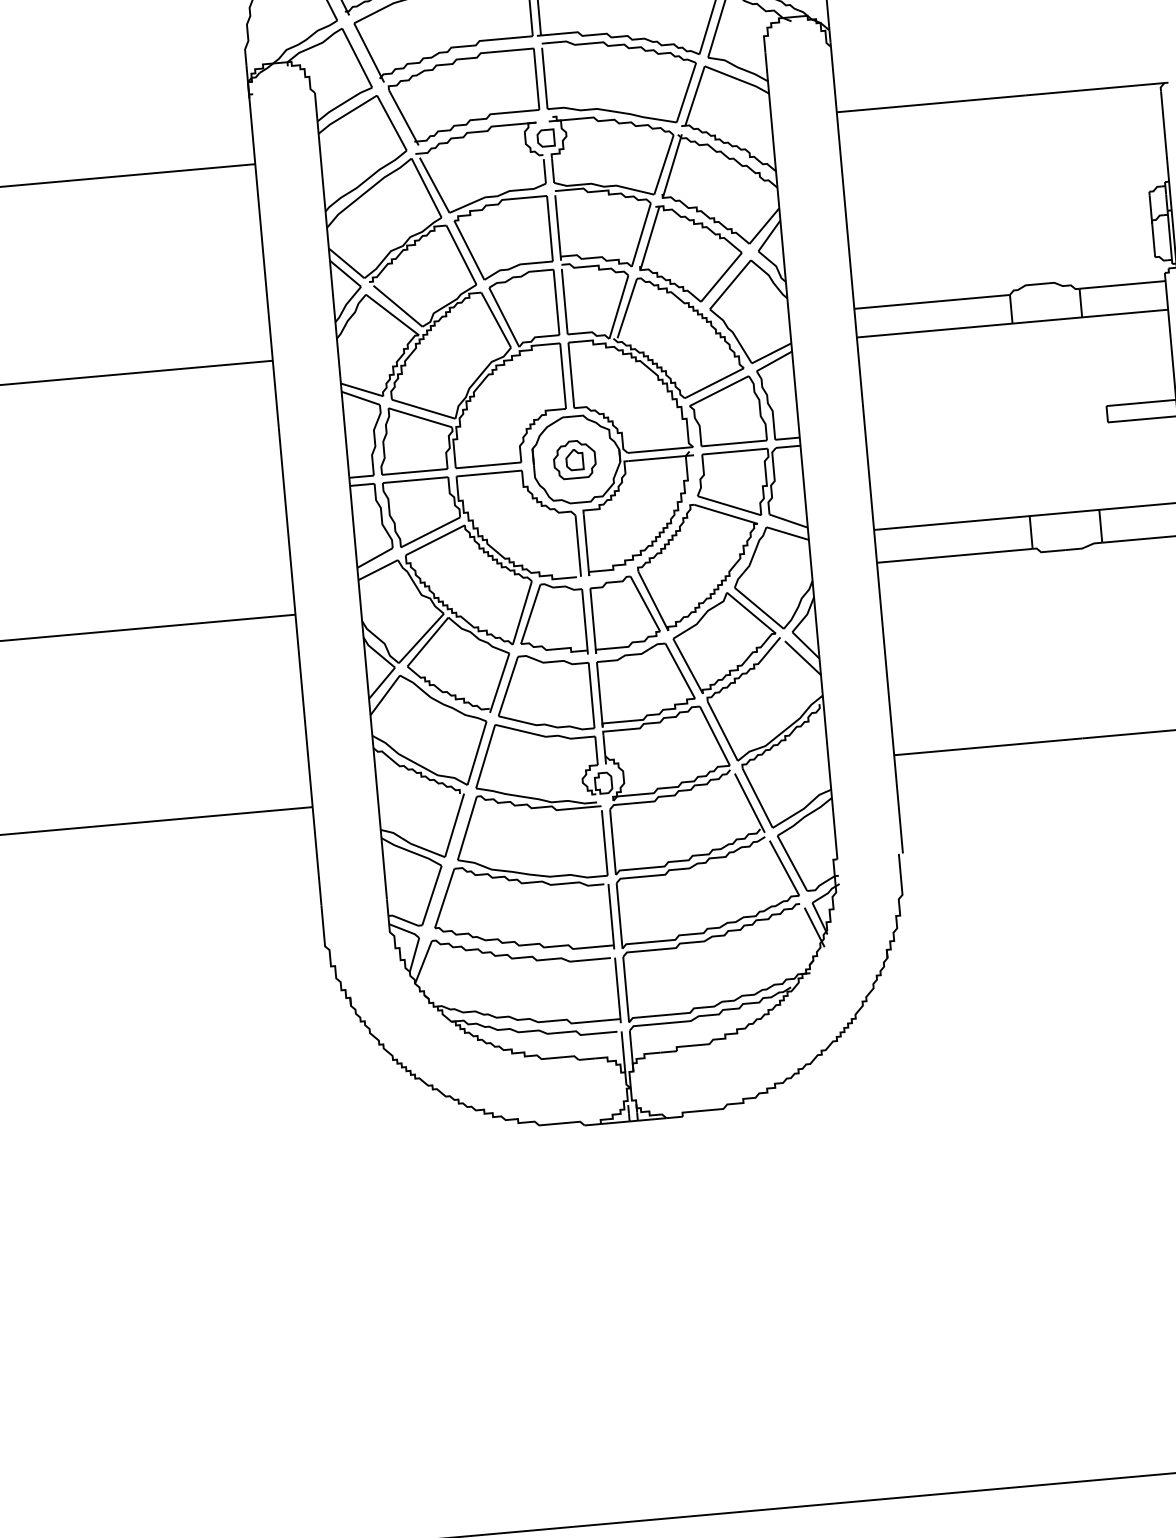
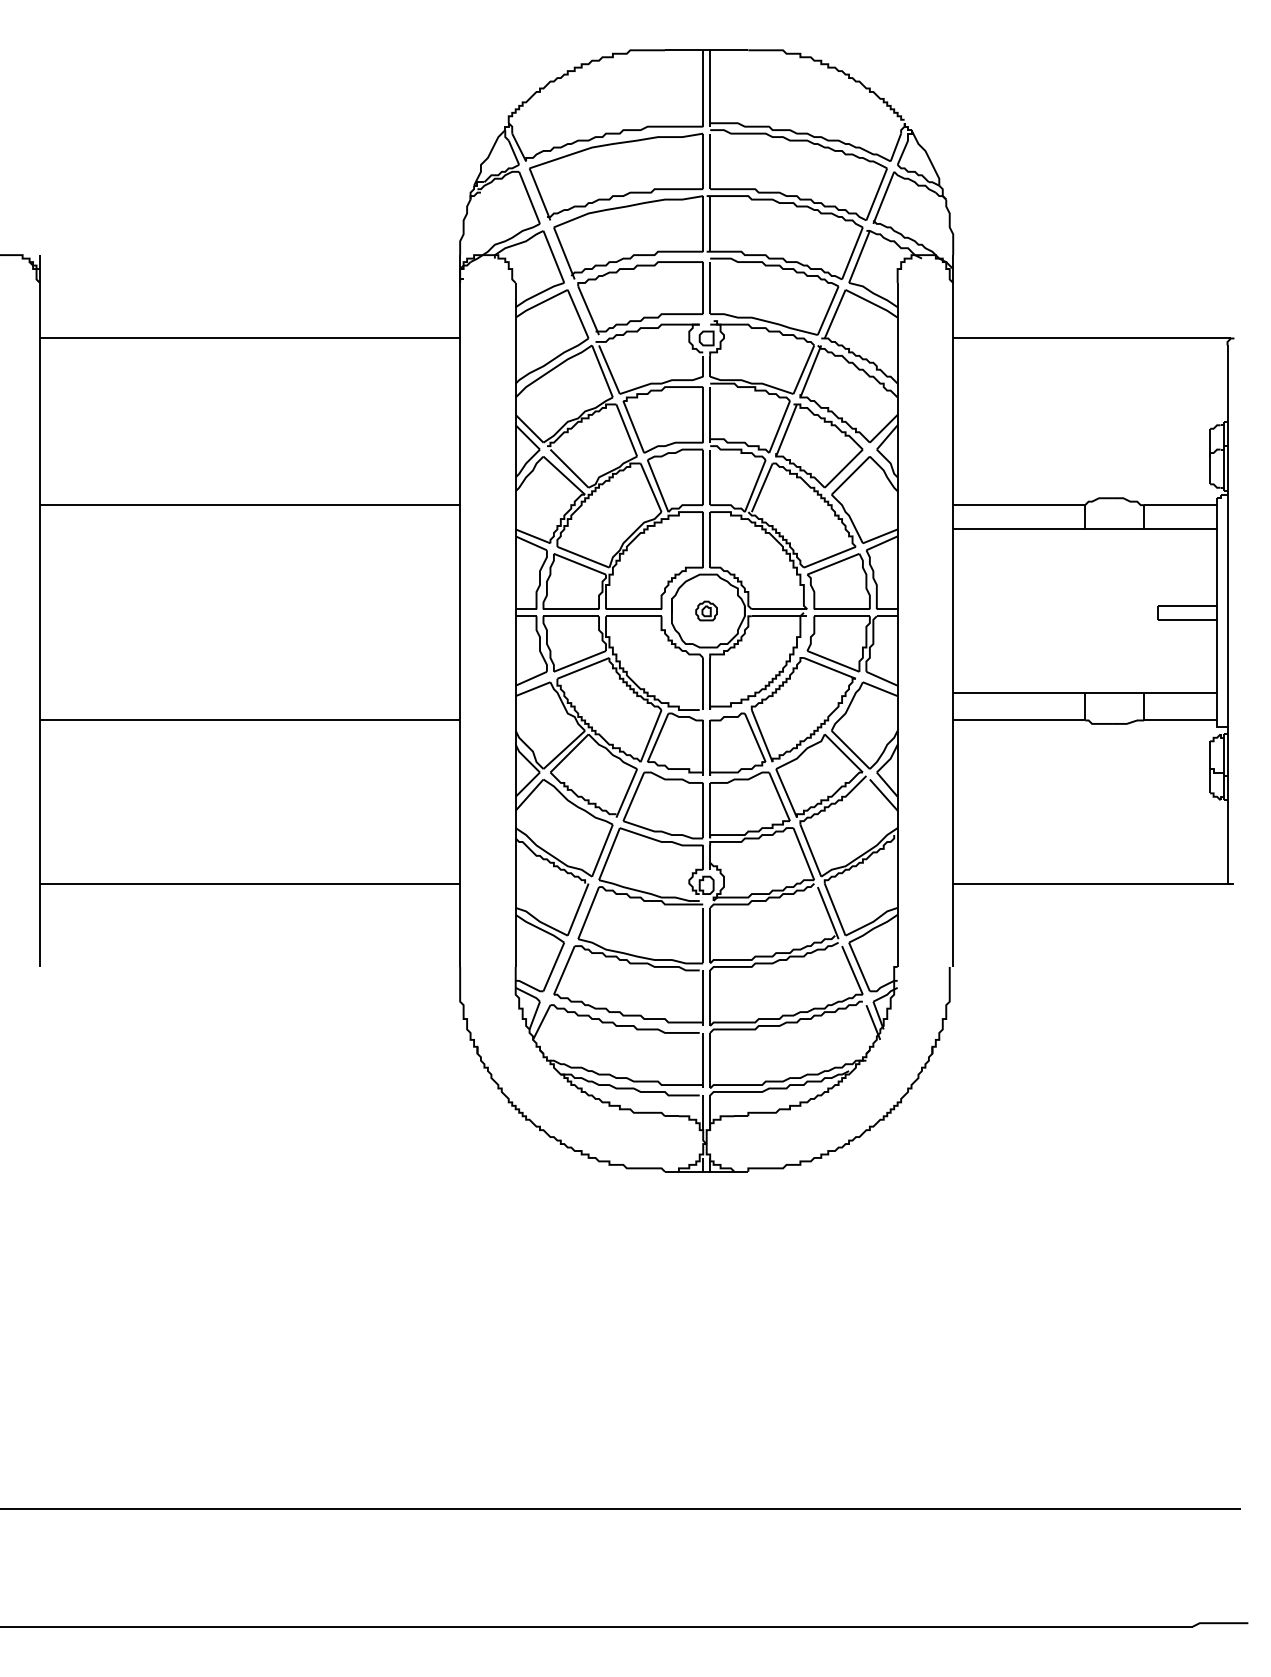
part: (574, 459) -> (706, 610), size x0.6

